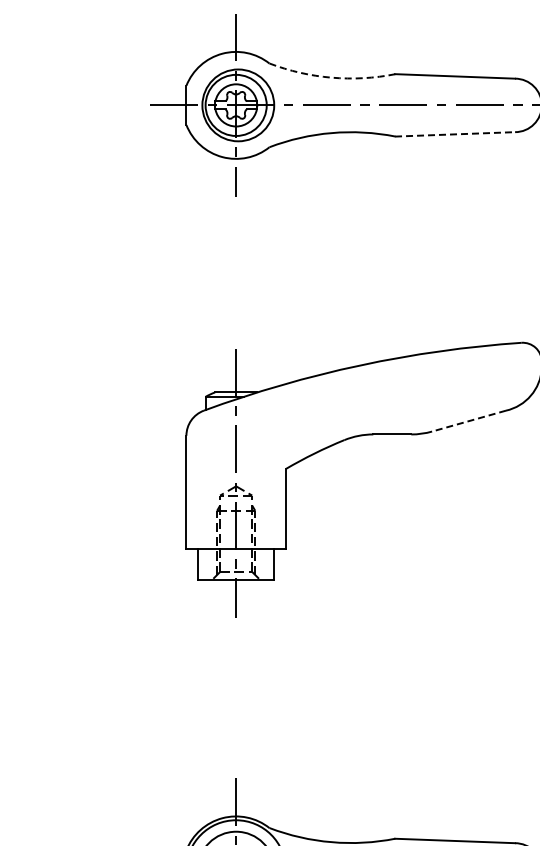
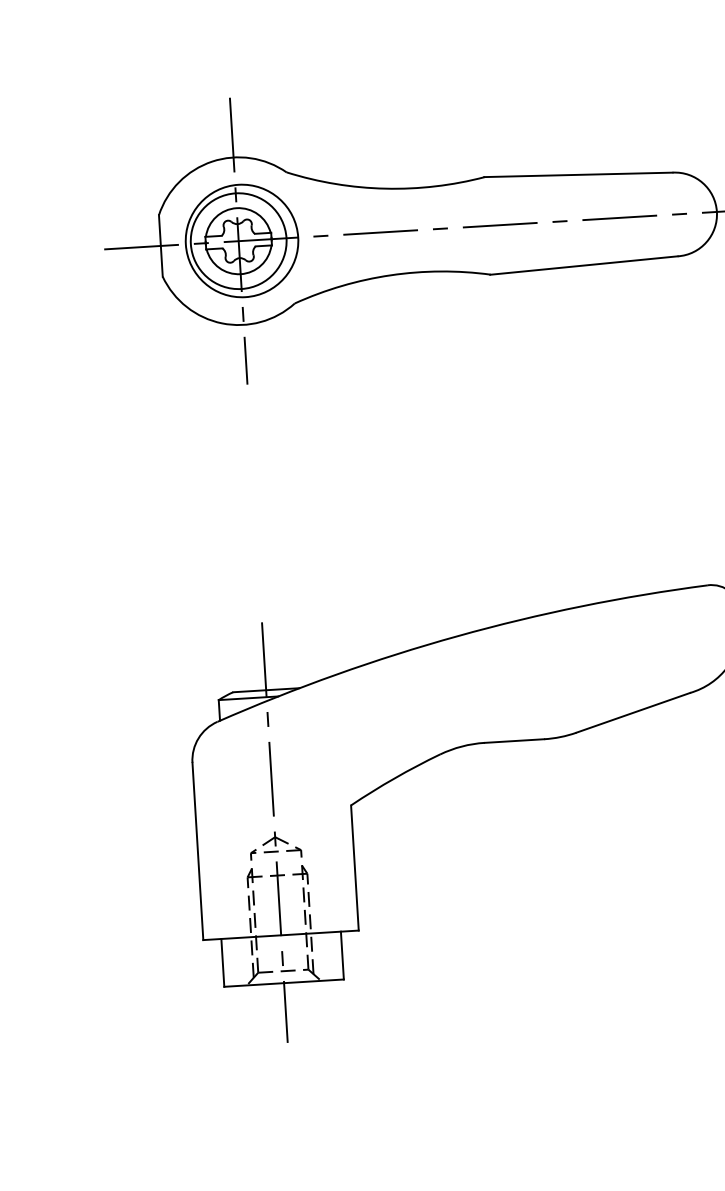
arc: (331, 77) -> (385, 188), dashed -> solid
line: (455, 134) -> (584, 265), dashed -> solid
line: (468, 421) -> (632, 713), dashed -> solid

